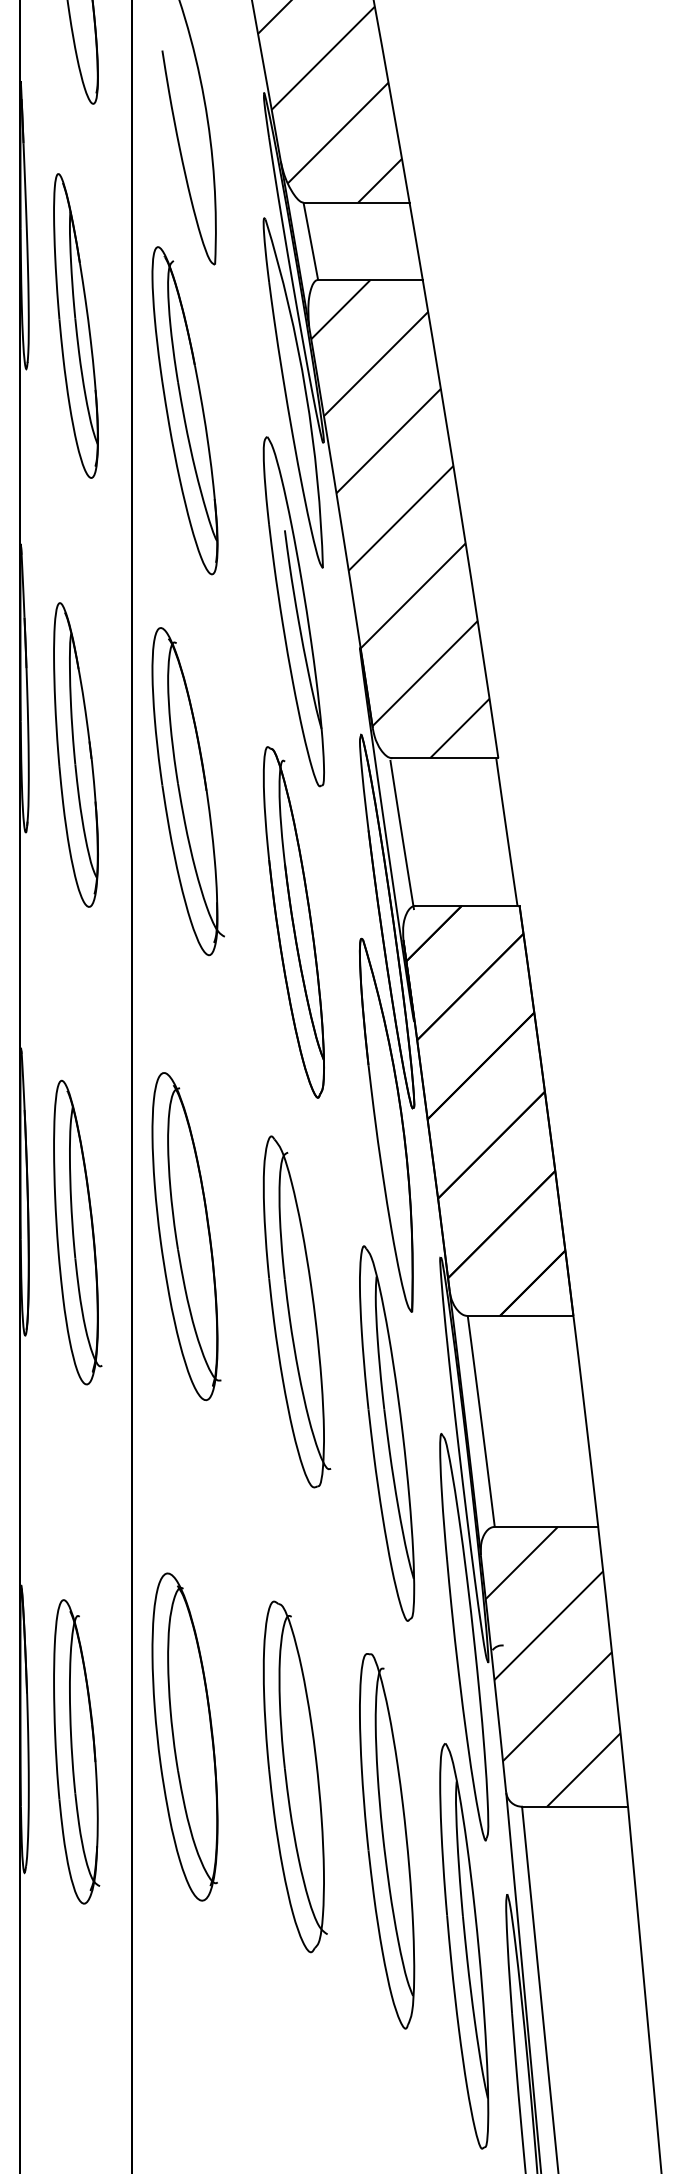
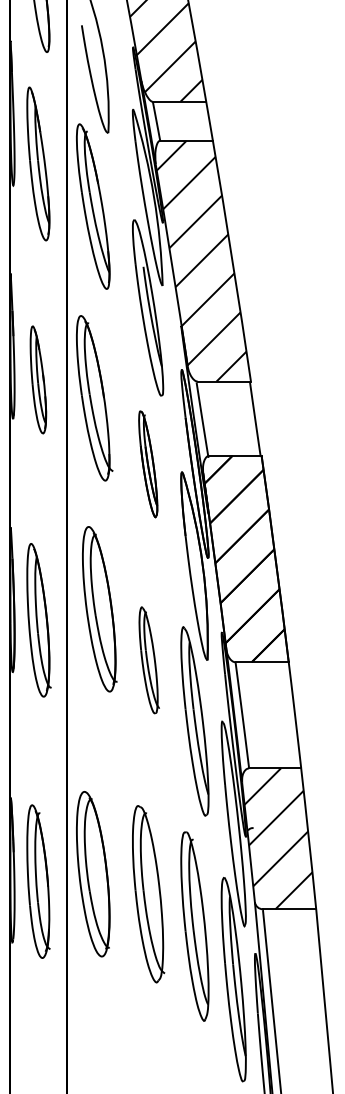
part: (76, 754) -> (38, 379), size x0.7
part: (294, 923) -> (148, 464), size x0.6
part: (185, 1237) -> (99, 609), moved
part: (296, 1312) -> (149, 660), size x0.6

